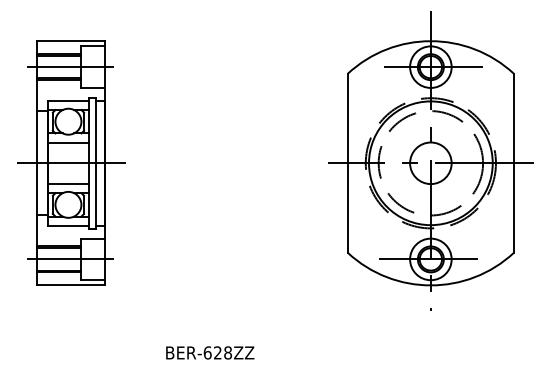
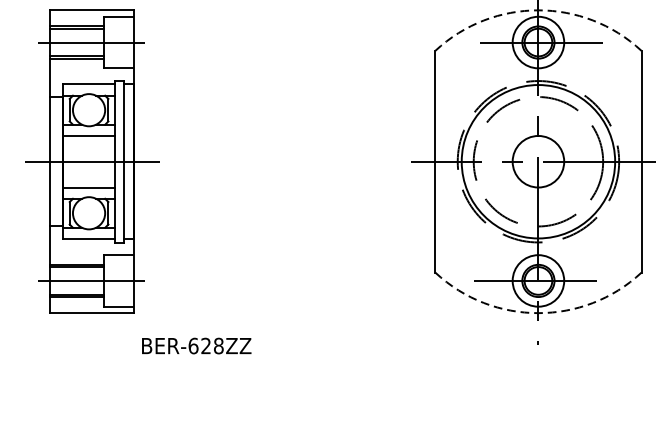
arc: (430, 41) -> (537, 10), solid -> dashed
arc: (430, 285) -> (537, 313), solid -> dashed
text: (210, 352) -> (197, 345), moved

